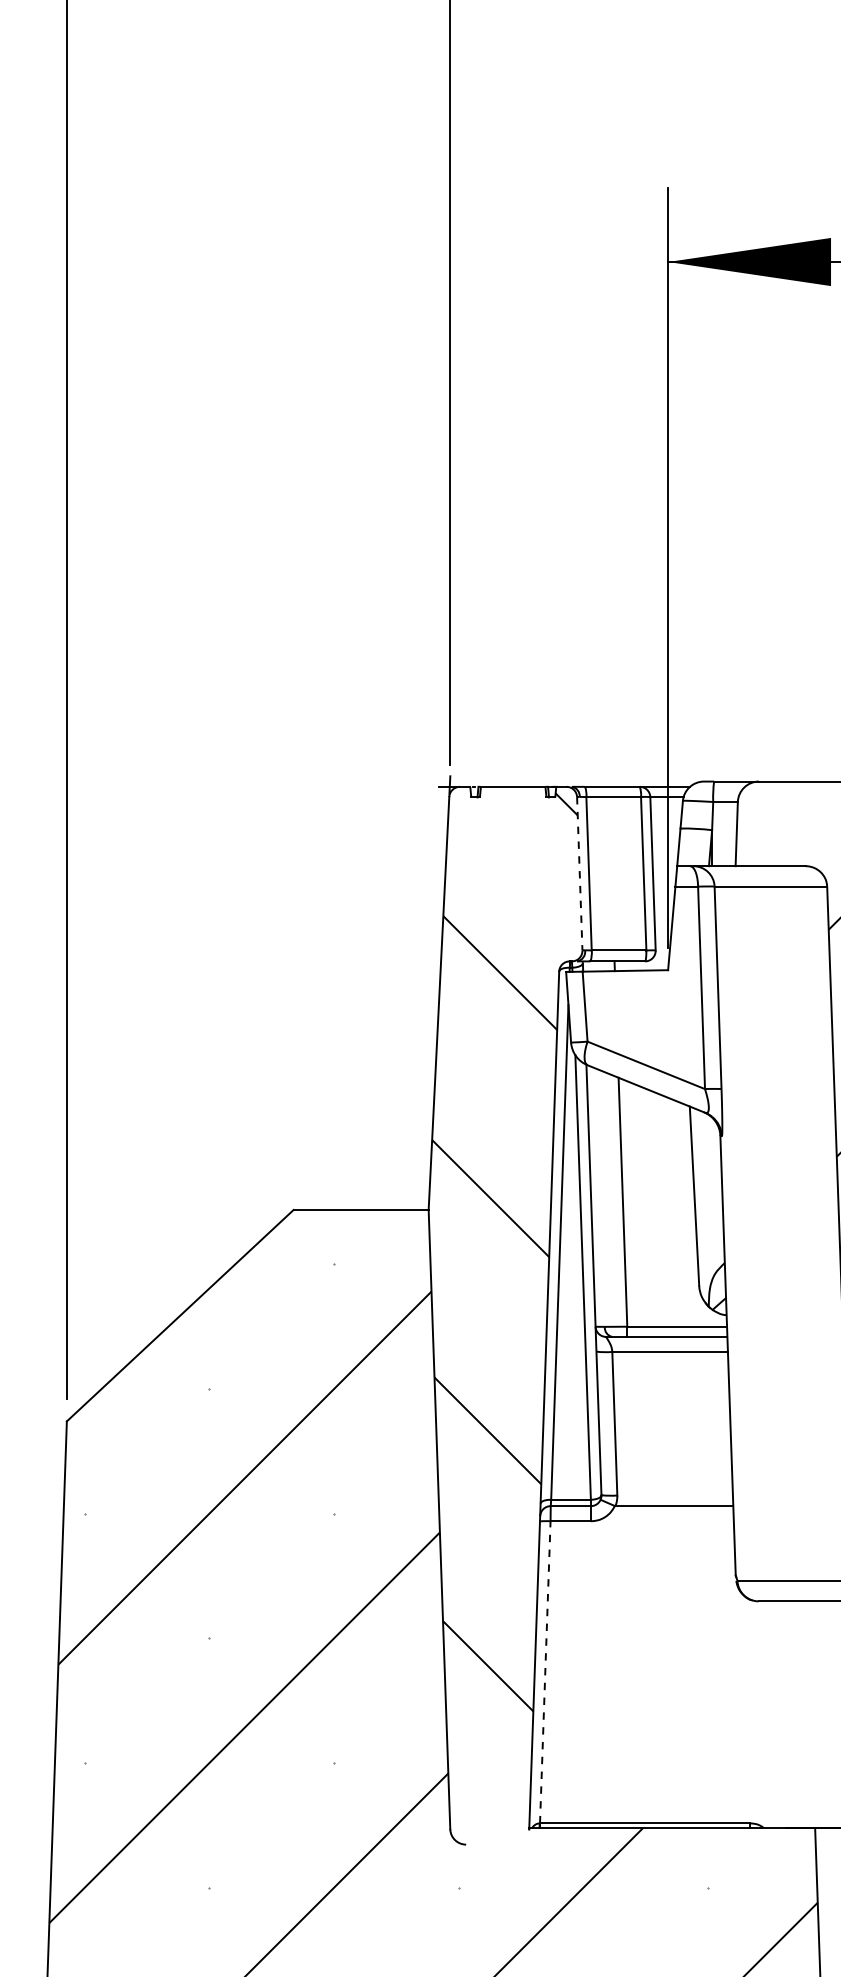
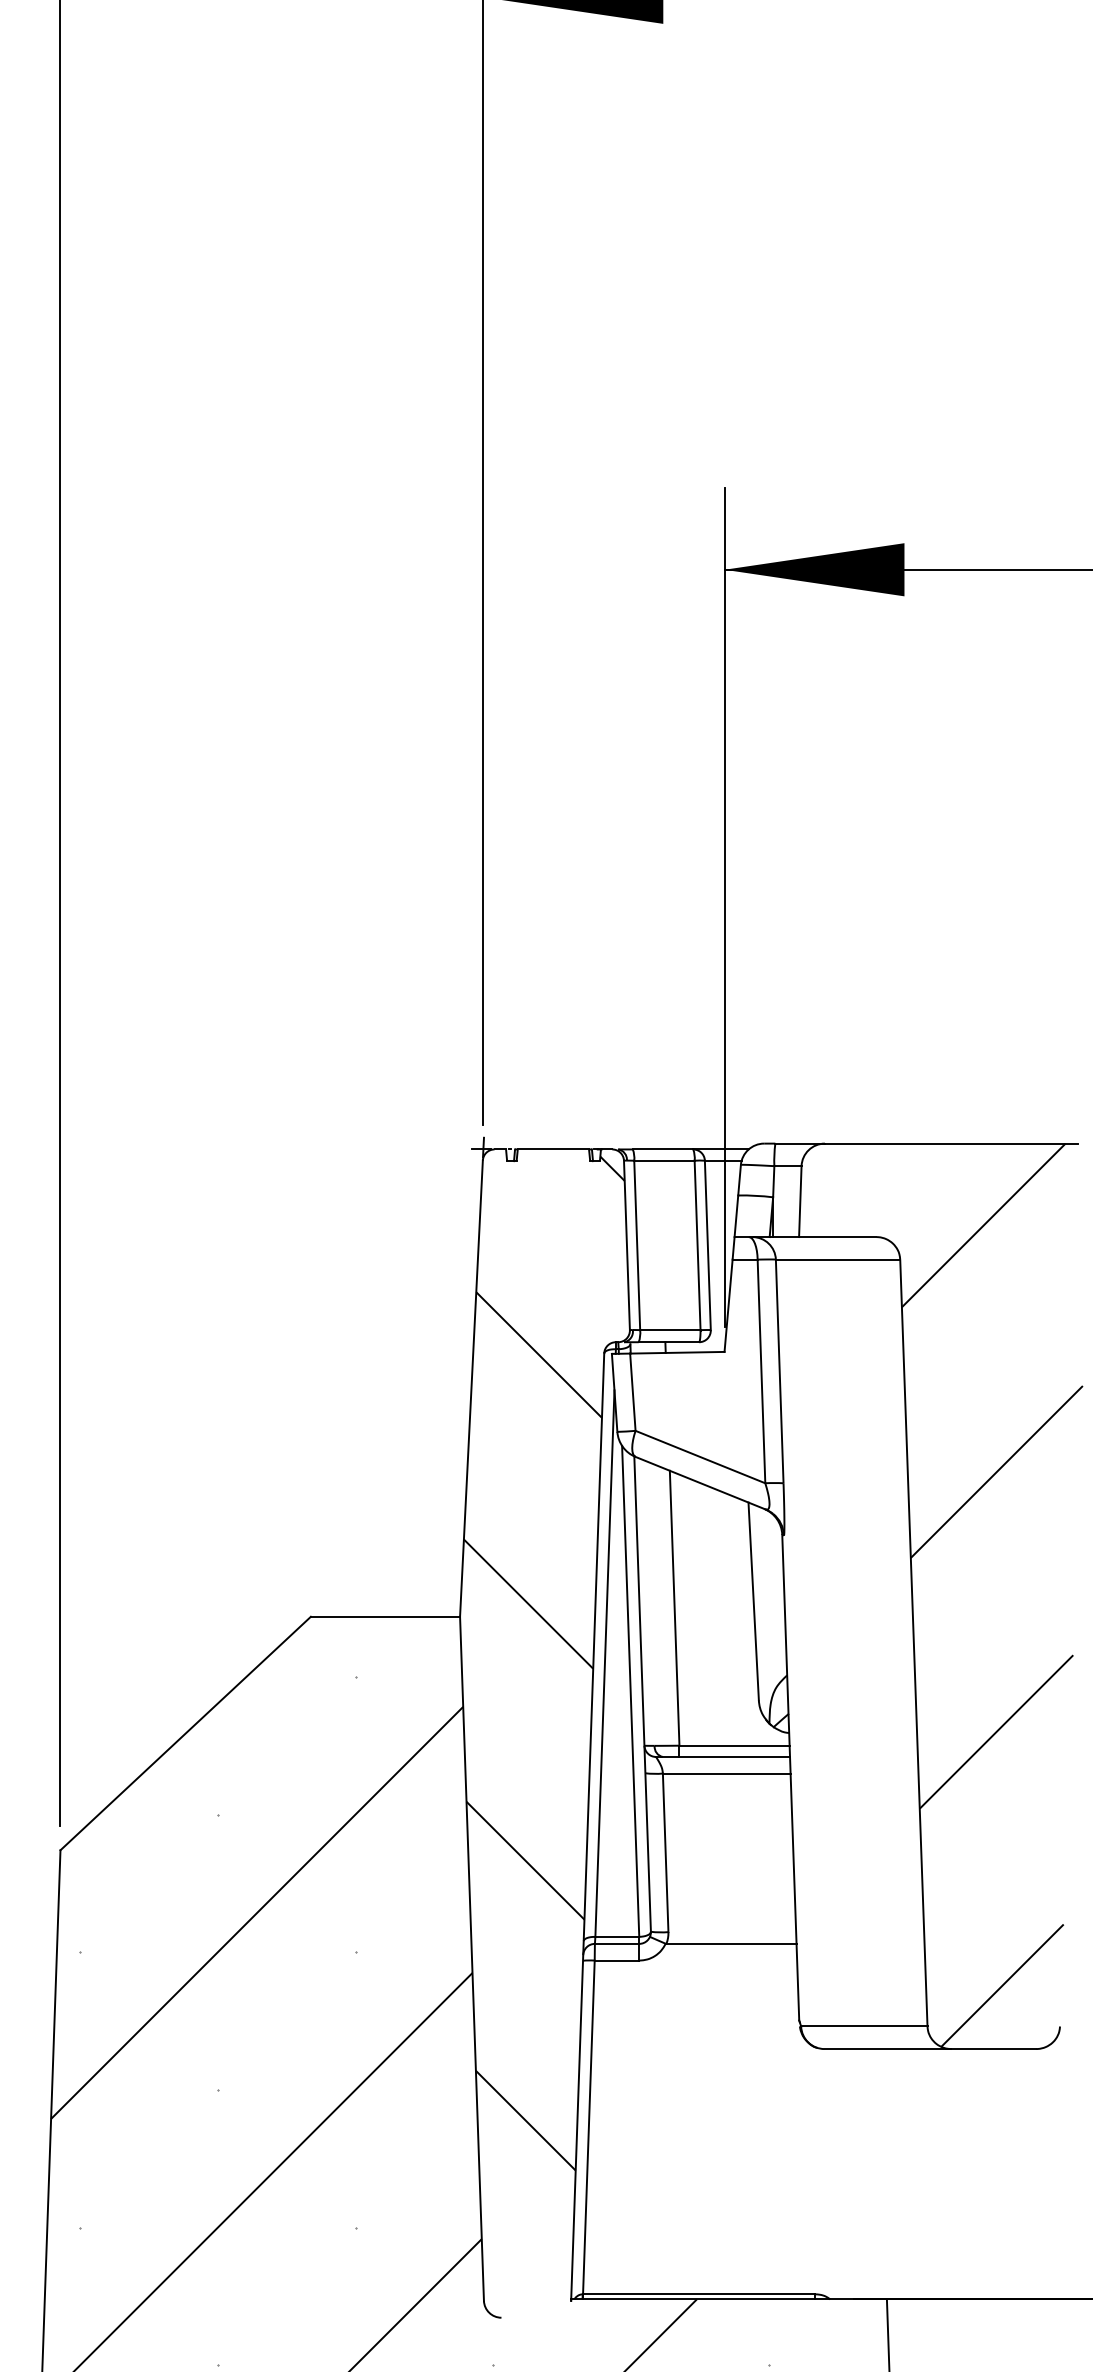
line: (579, 873) -> (626, 1245), dashed -> solid
line: (544, 1672) -> (588, 2127), dashed -> solid

